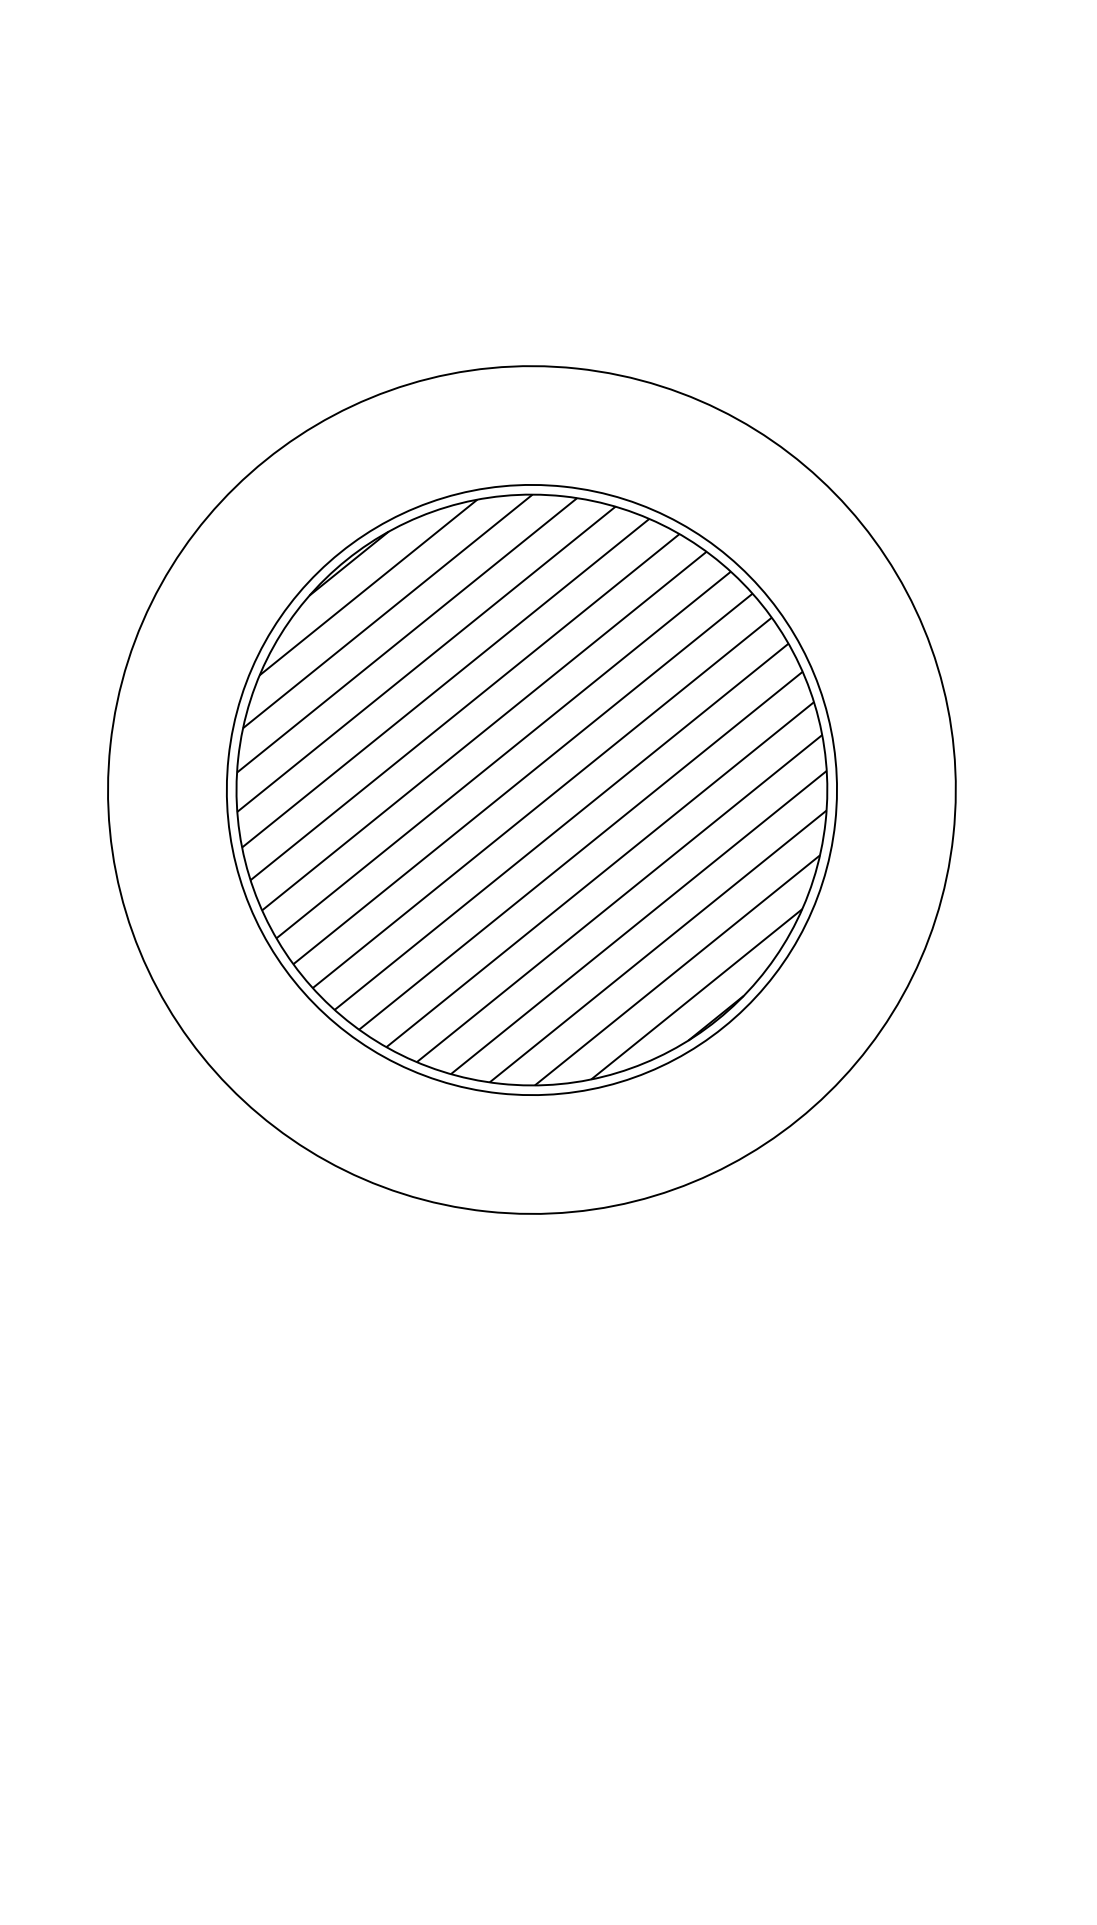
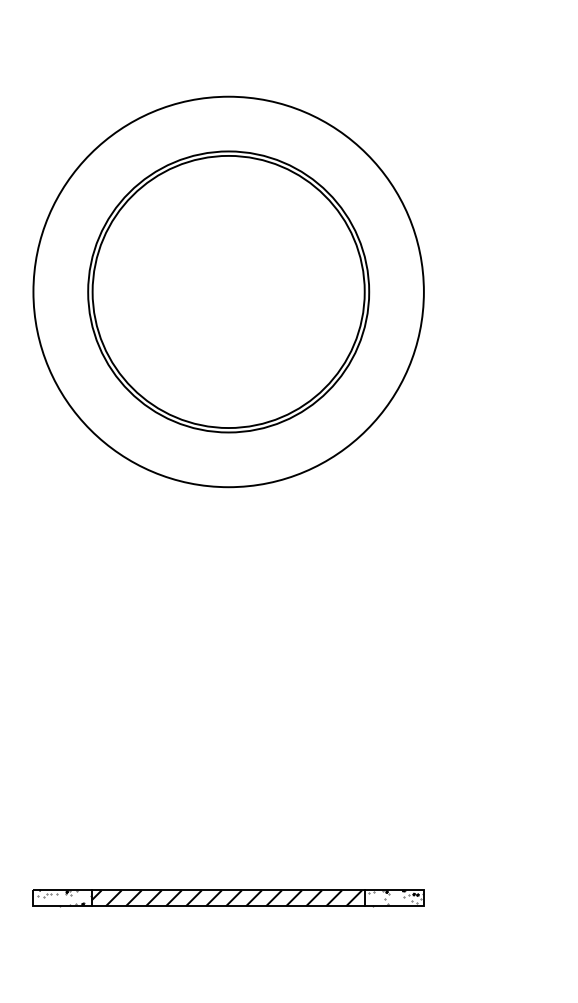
hatch: (531, 788) -> (228, 291), removed

